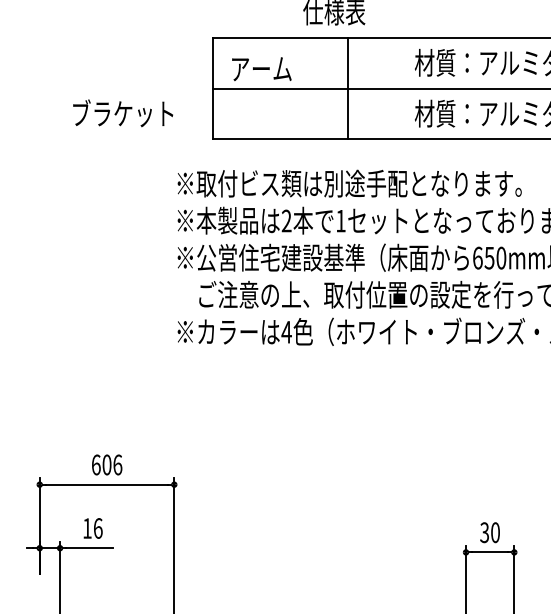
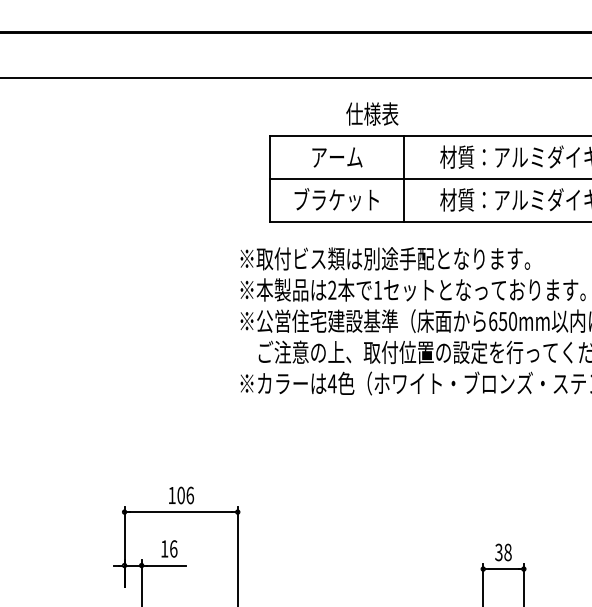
text: (261, 69) -> (337, 157), moved
line: (347, 88) -> (403, 178), moved
text: (122, 113) -> (336, 199), moved
text: (95, 464) -> (171, 495), 606 -> 106
text: (494, 532) -> (507, 552), 30 -> 38

